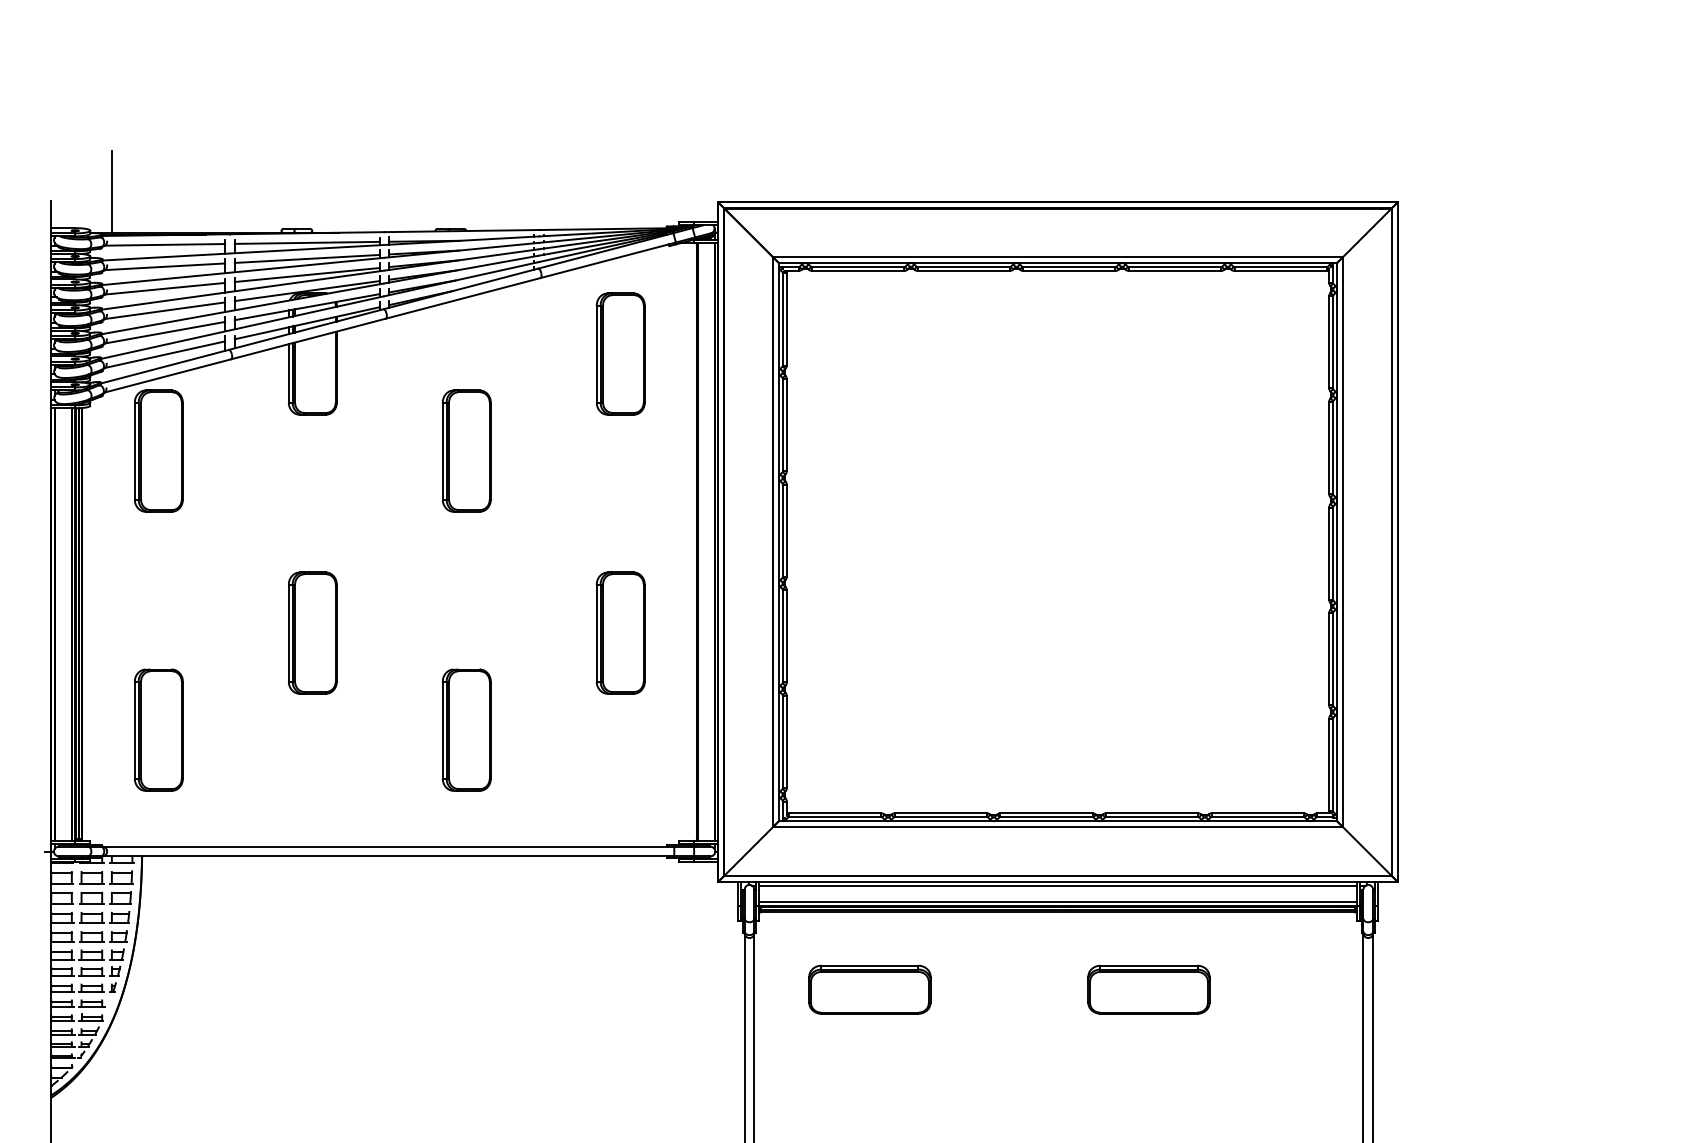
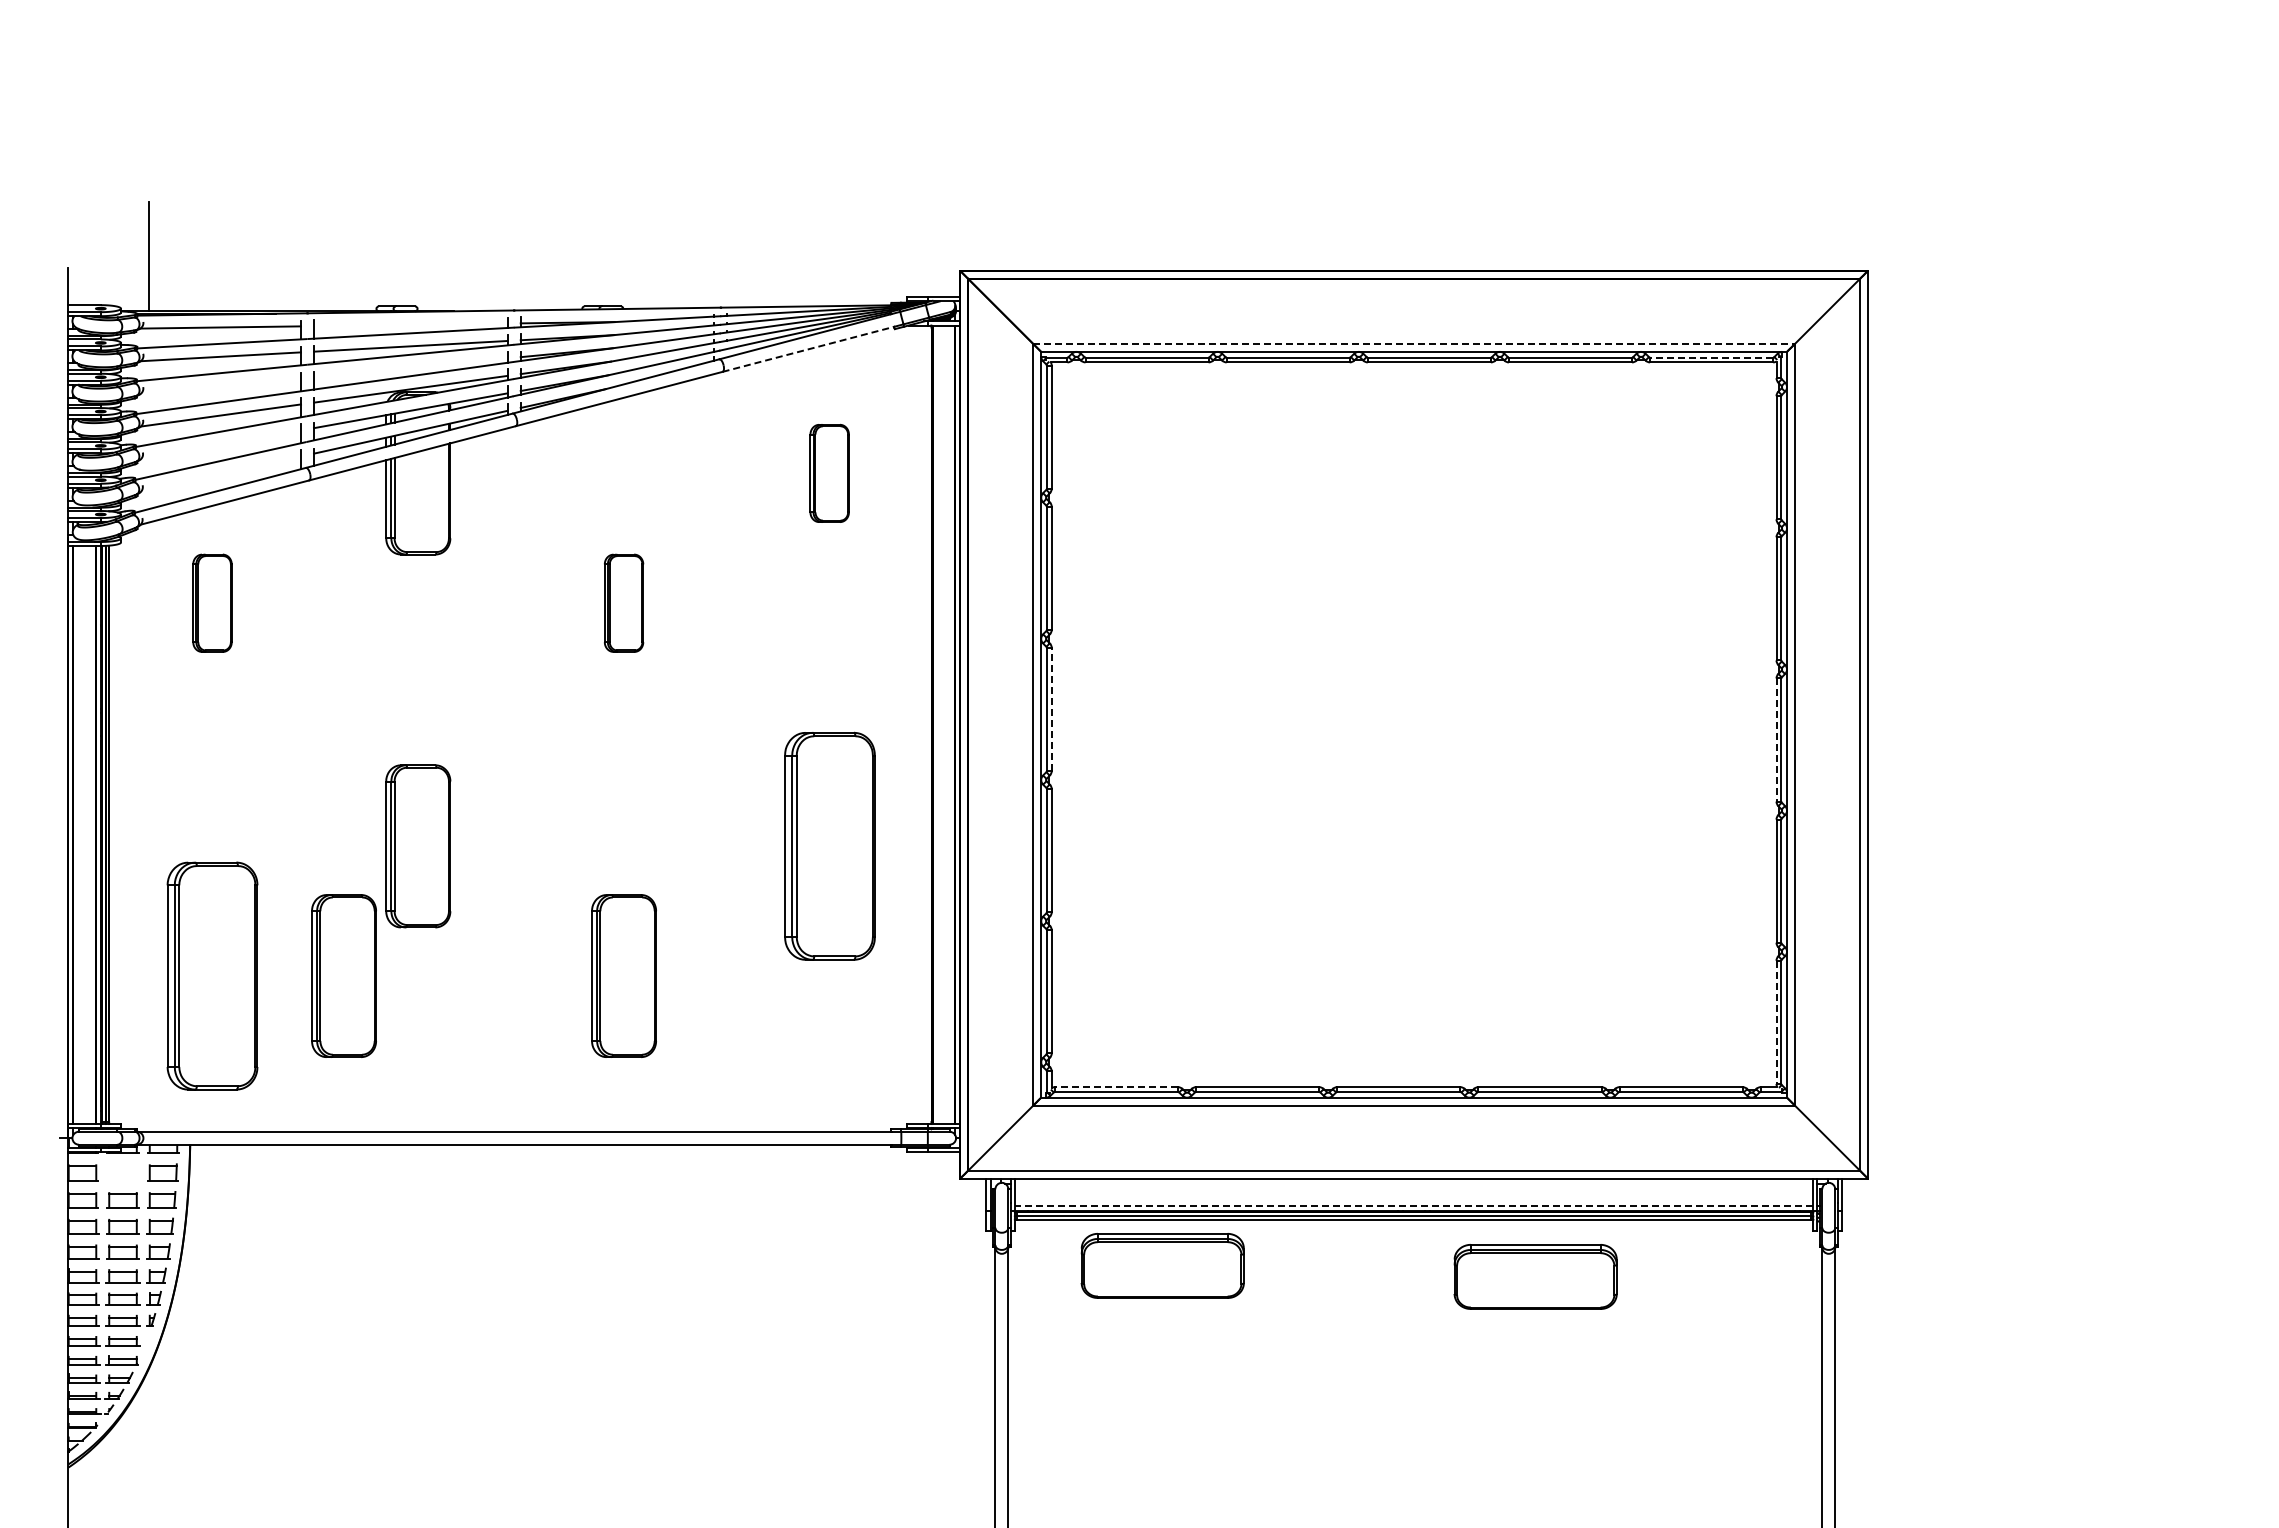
line: (306, 242) -> (410, 324), removed
line: (1058, 256) -> (1414, 343), solid -> dashed
line: (605, 261) -> (809, 349), solid -> dashed
line: (1280, 267) -> (1711, 357), solid -> dashed
line: (306, 274) -> (410, 367), removed
line: (164, 288) -> (220, 385), removed
line: (164, 332) -> (220, 444), removed
line: (164, 354) -> (220, 473), removed
part: (620, 354) -> (829, 473), size x0.6
part: (158, 451) -> (212, 603), size x0.6
part: (466, 451) -> (623, 603), size x0.6
line: (786, 530) -> (1051, 709), solid -> dashed
line: (1329, 553) -> (1776, 740), solid -> dashed
part: (620, 633) -> (829, 846), size x1.4
part: (158, 729) -> (212, 975), size x1.4
part: (256, 729) -> (343, 975), added
line: (1329, 764) -> (1776, 1022), solid -> dashed
line: (835, 813) -> (1116, 1087), solid -> dashed
part: (91, 877) -> (122, 1172), removed
line: (1057, 885) -> (1413, 1183), removed
line: (1057, 902) -> (1413, 1206), solid -> dashed
part: (869, 989) -> (1162, 1265), moved
part: (1148, 989) -> (1535, 1276), moved

